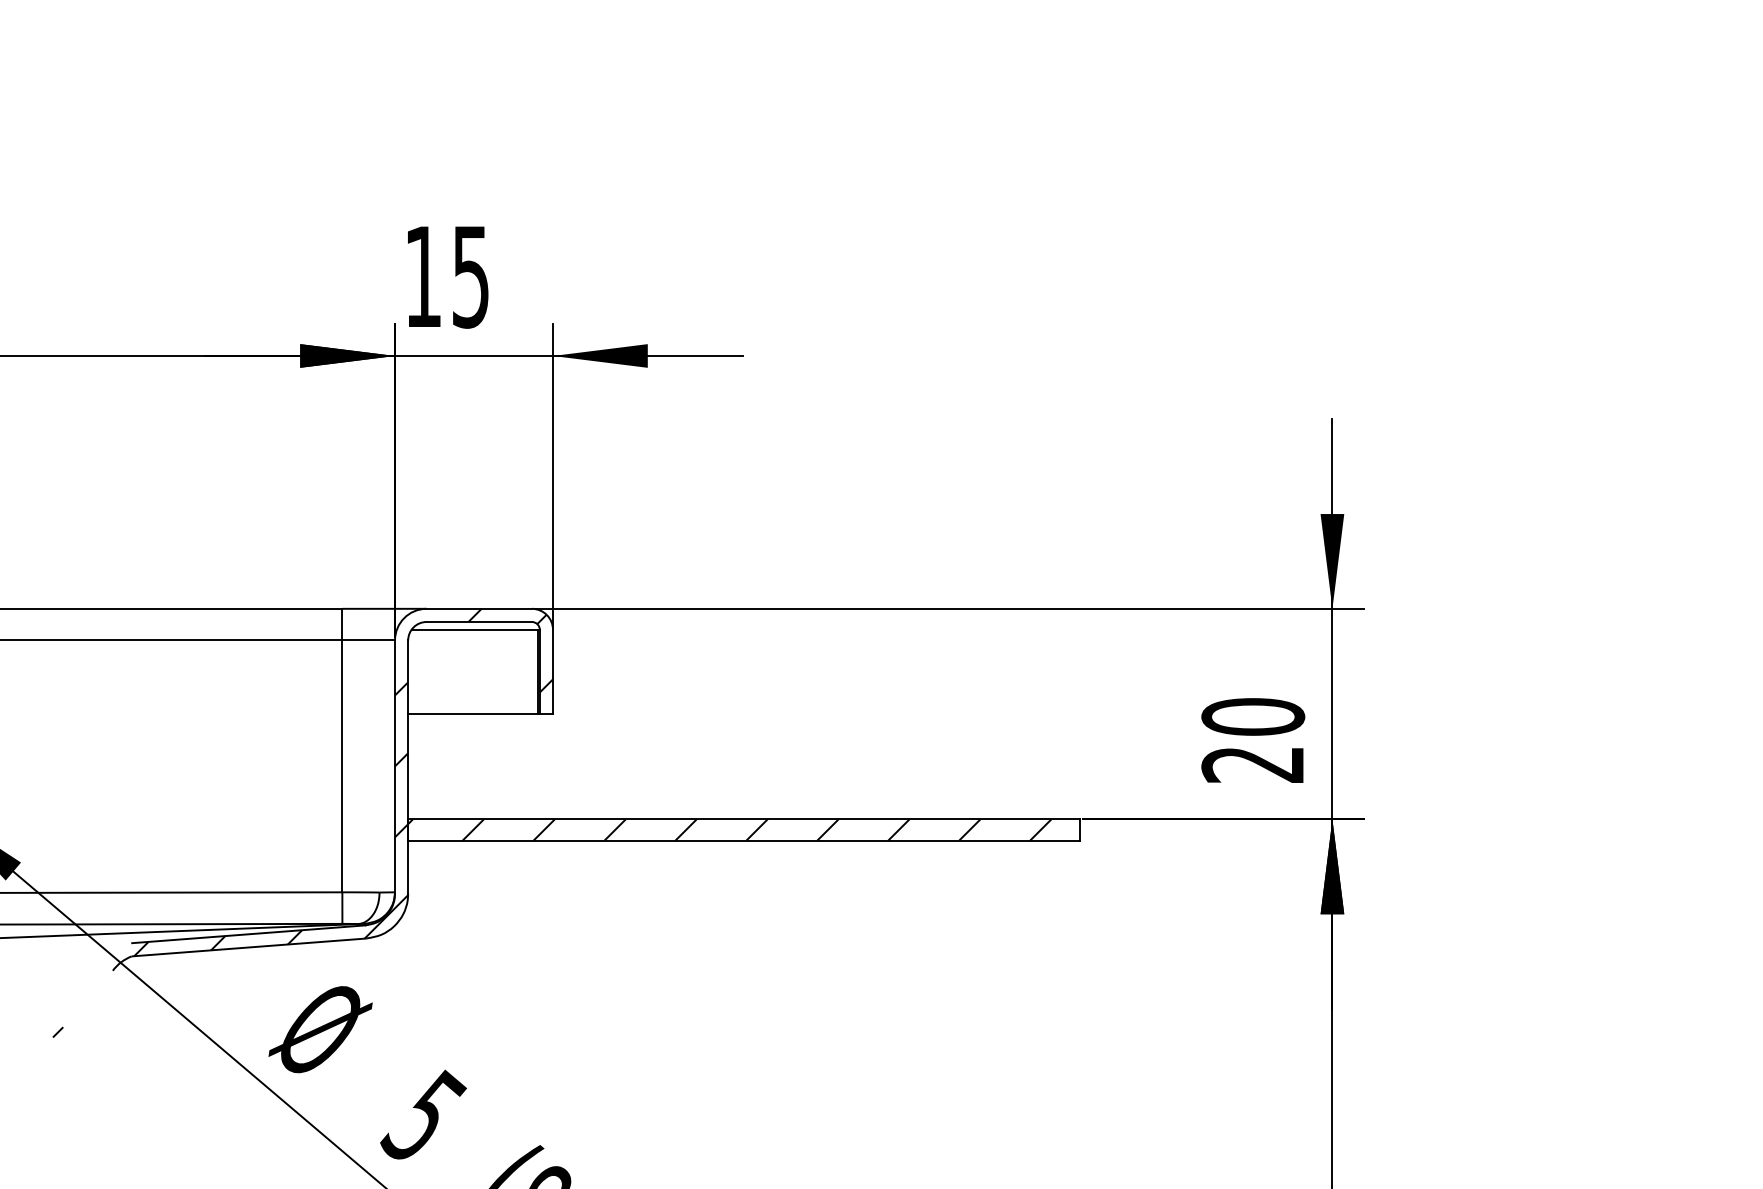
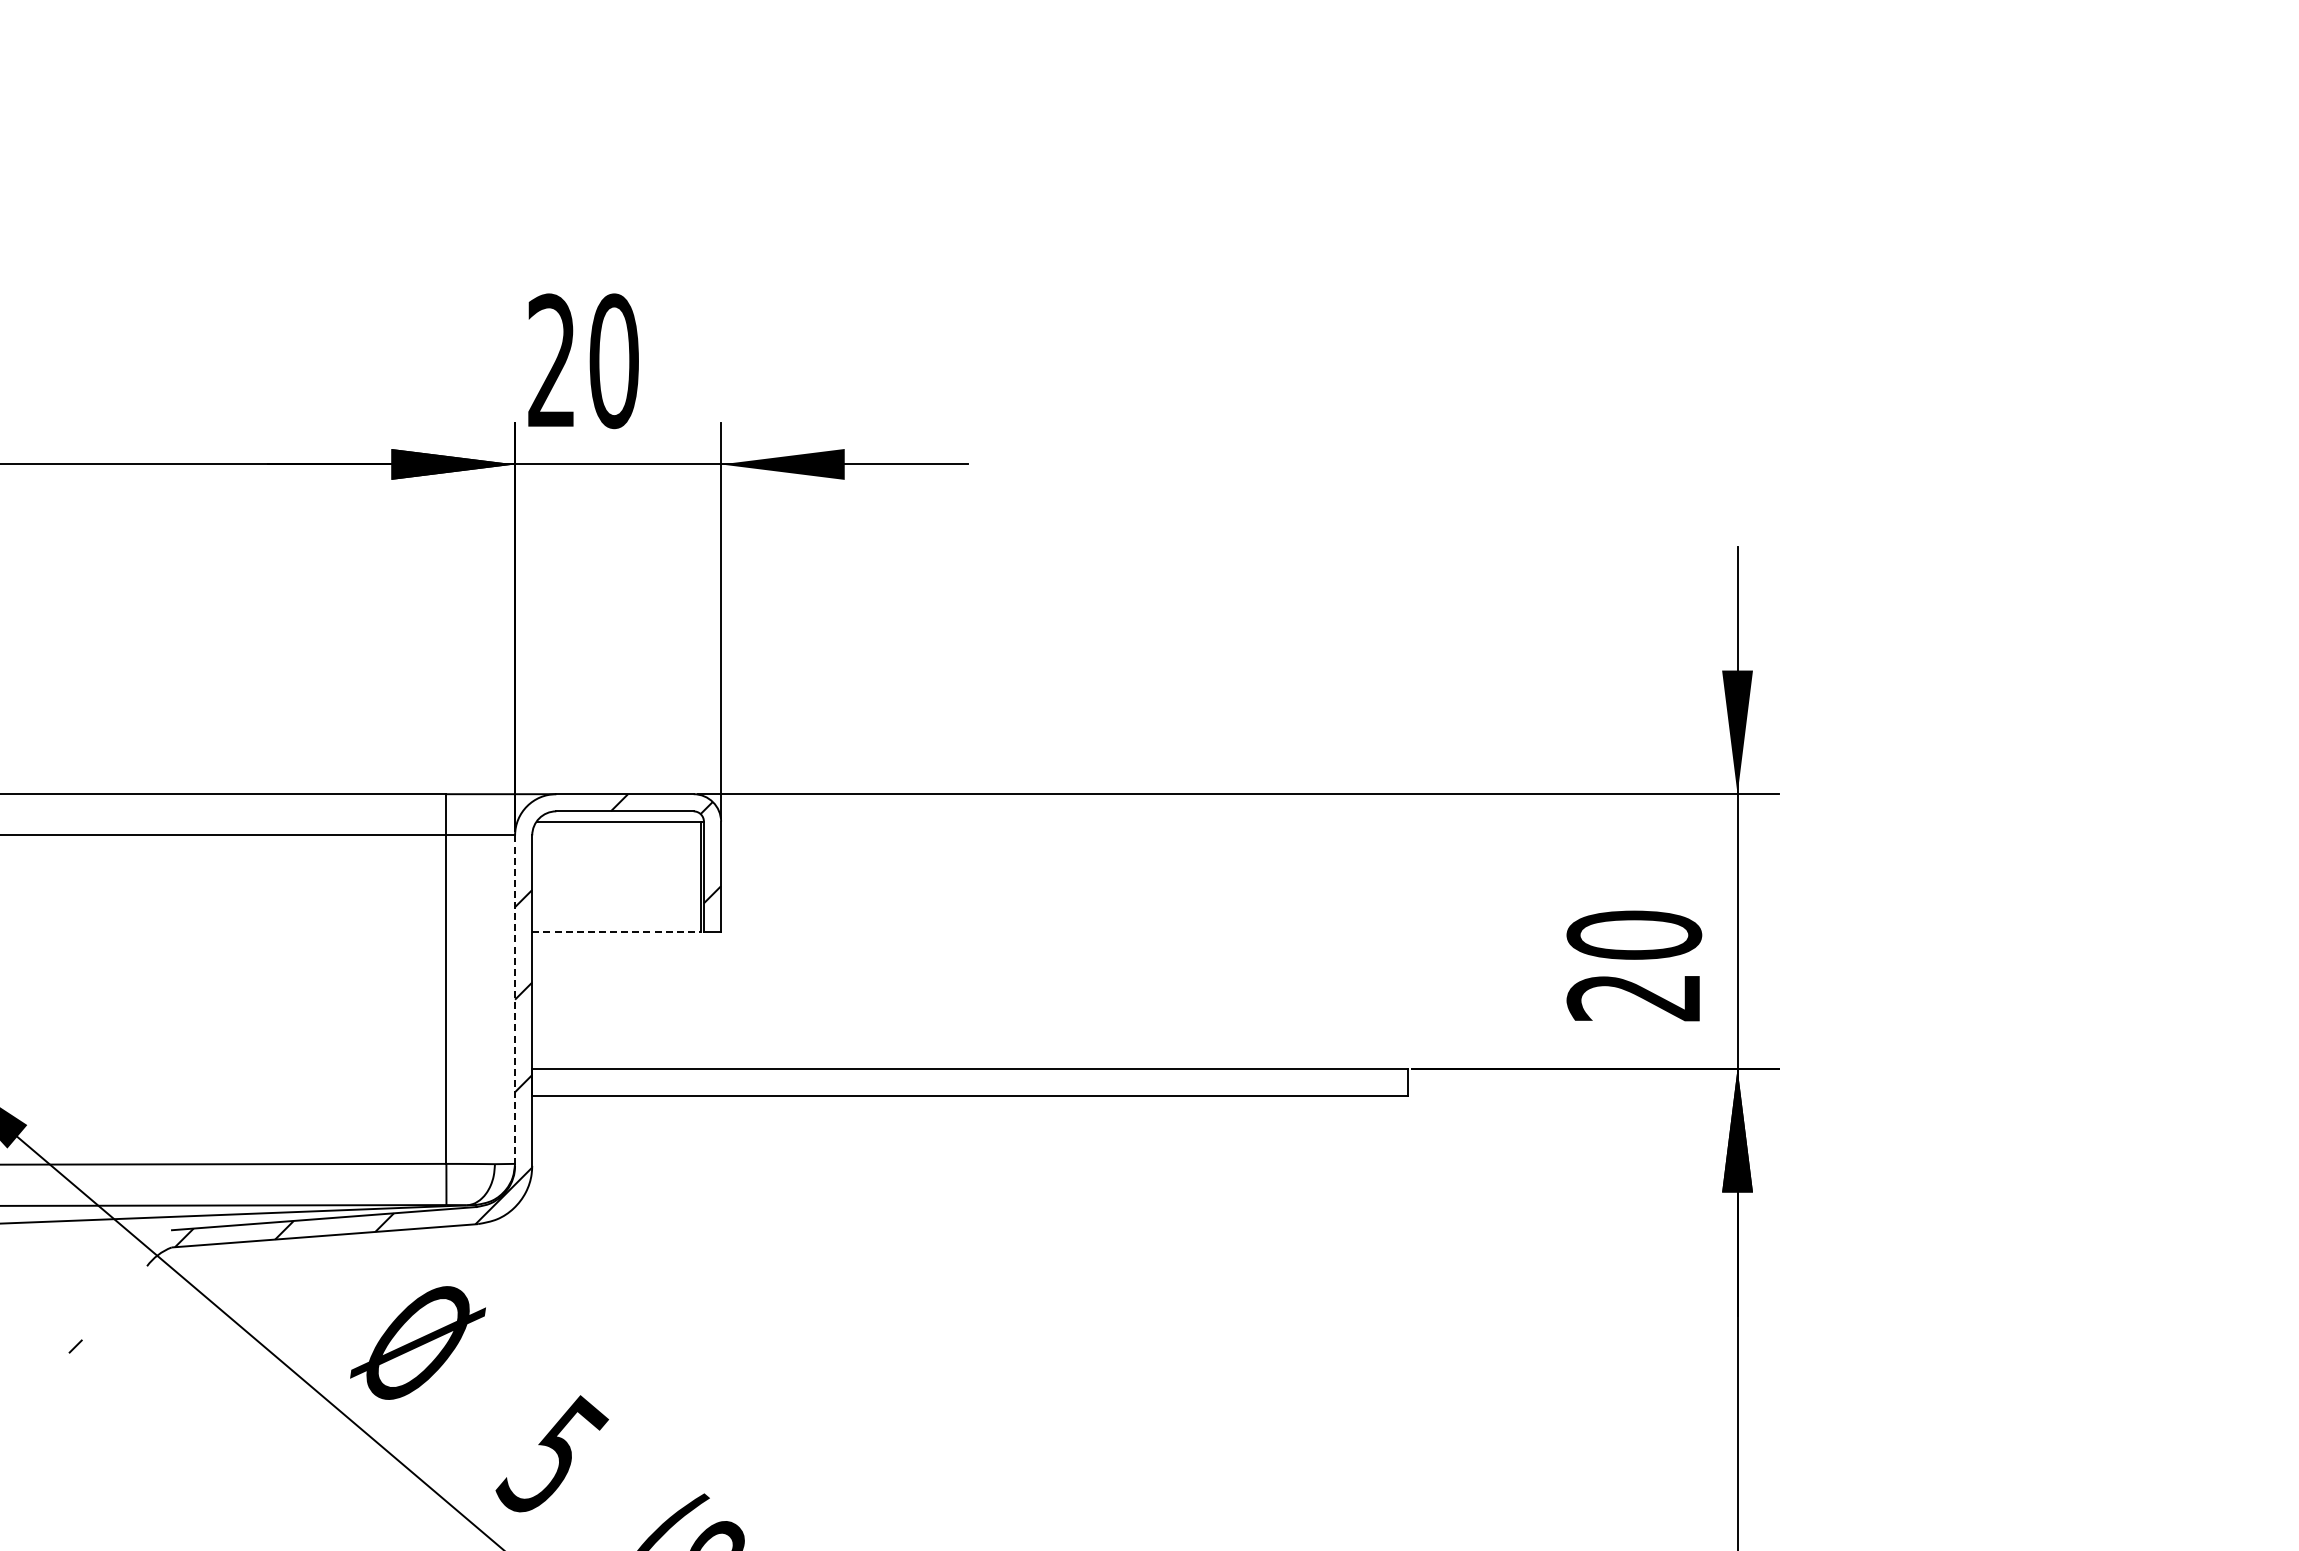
text: (447, 277) -> (583, 361), 15 -> 20
line: (473, 714) -> (617, 931), solid -> dashed
line: (395, 767) -> (515, 1001), solid -> dashed
hatch: (729, 829) -> (951, 1082), removed

